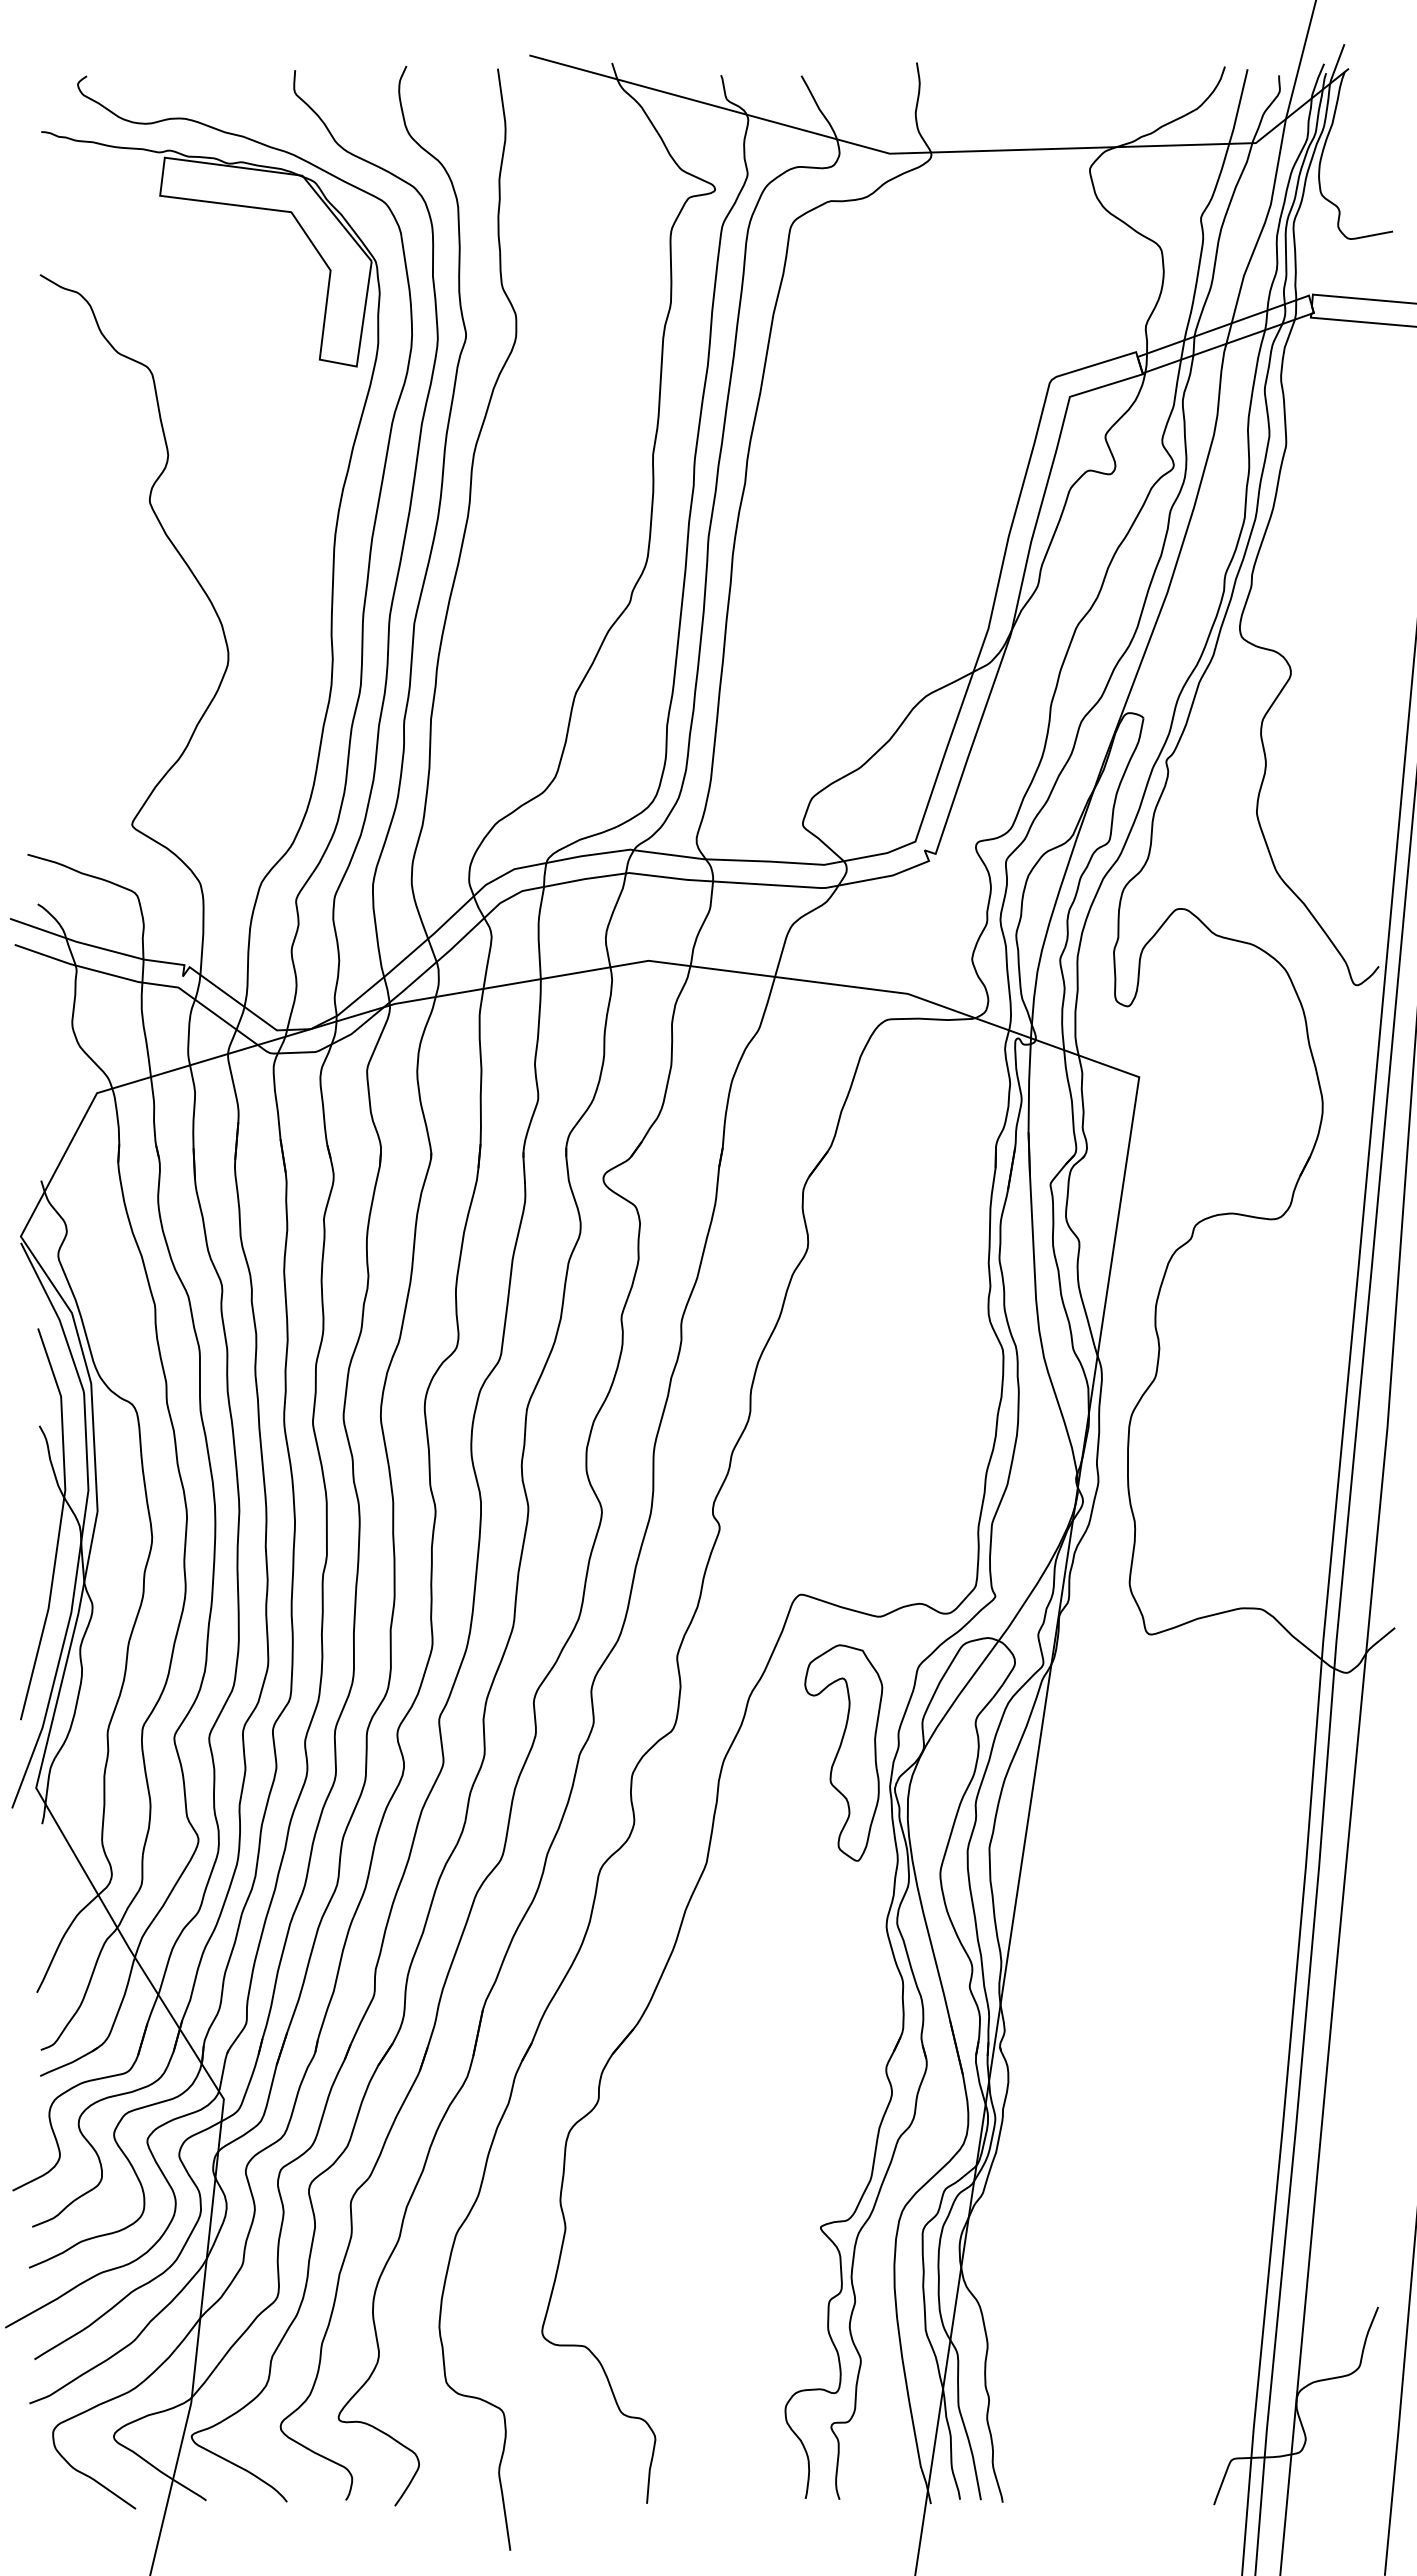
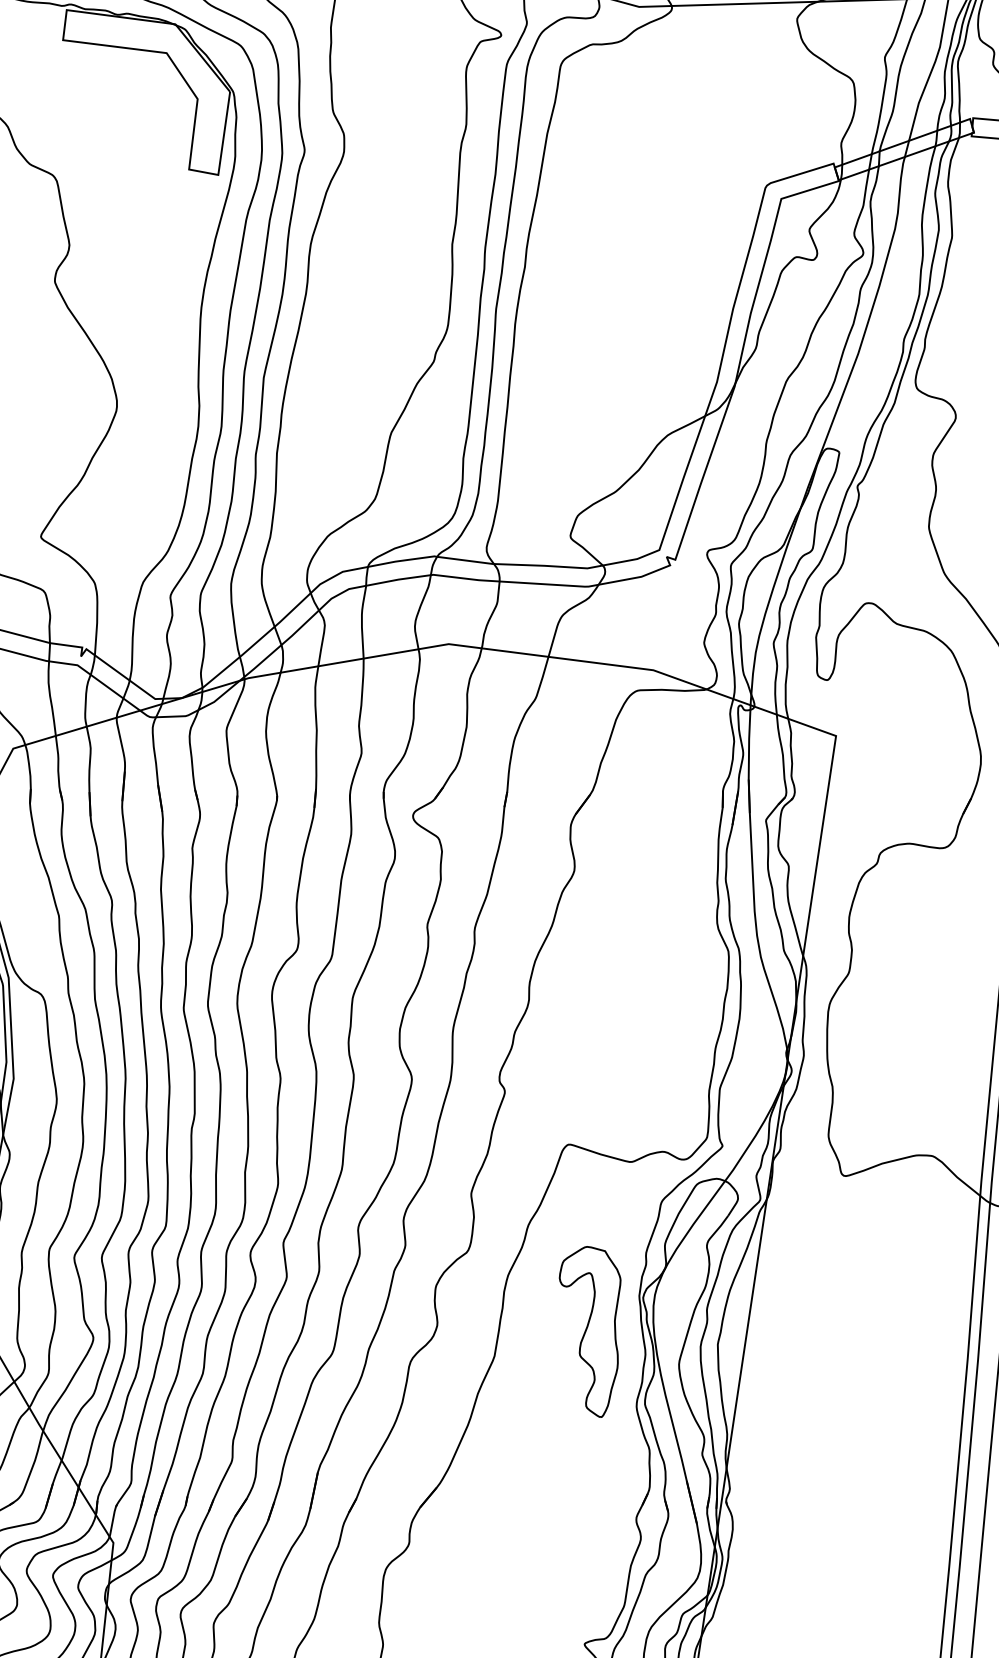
part: (843, 1752) -> (589, 1331), moved

